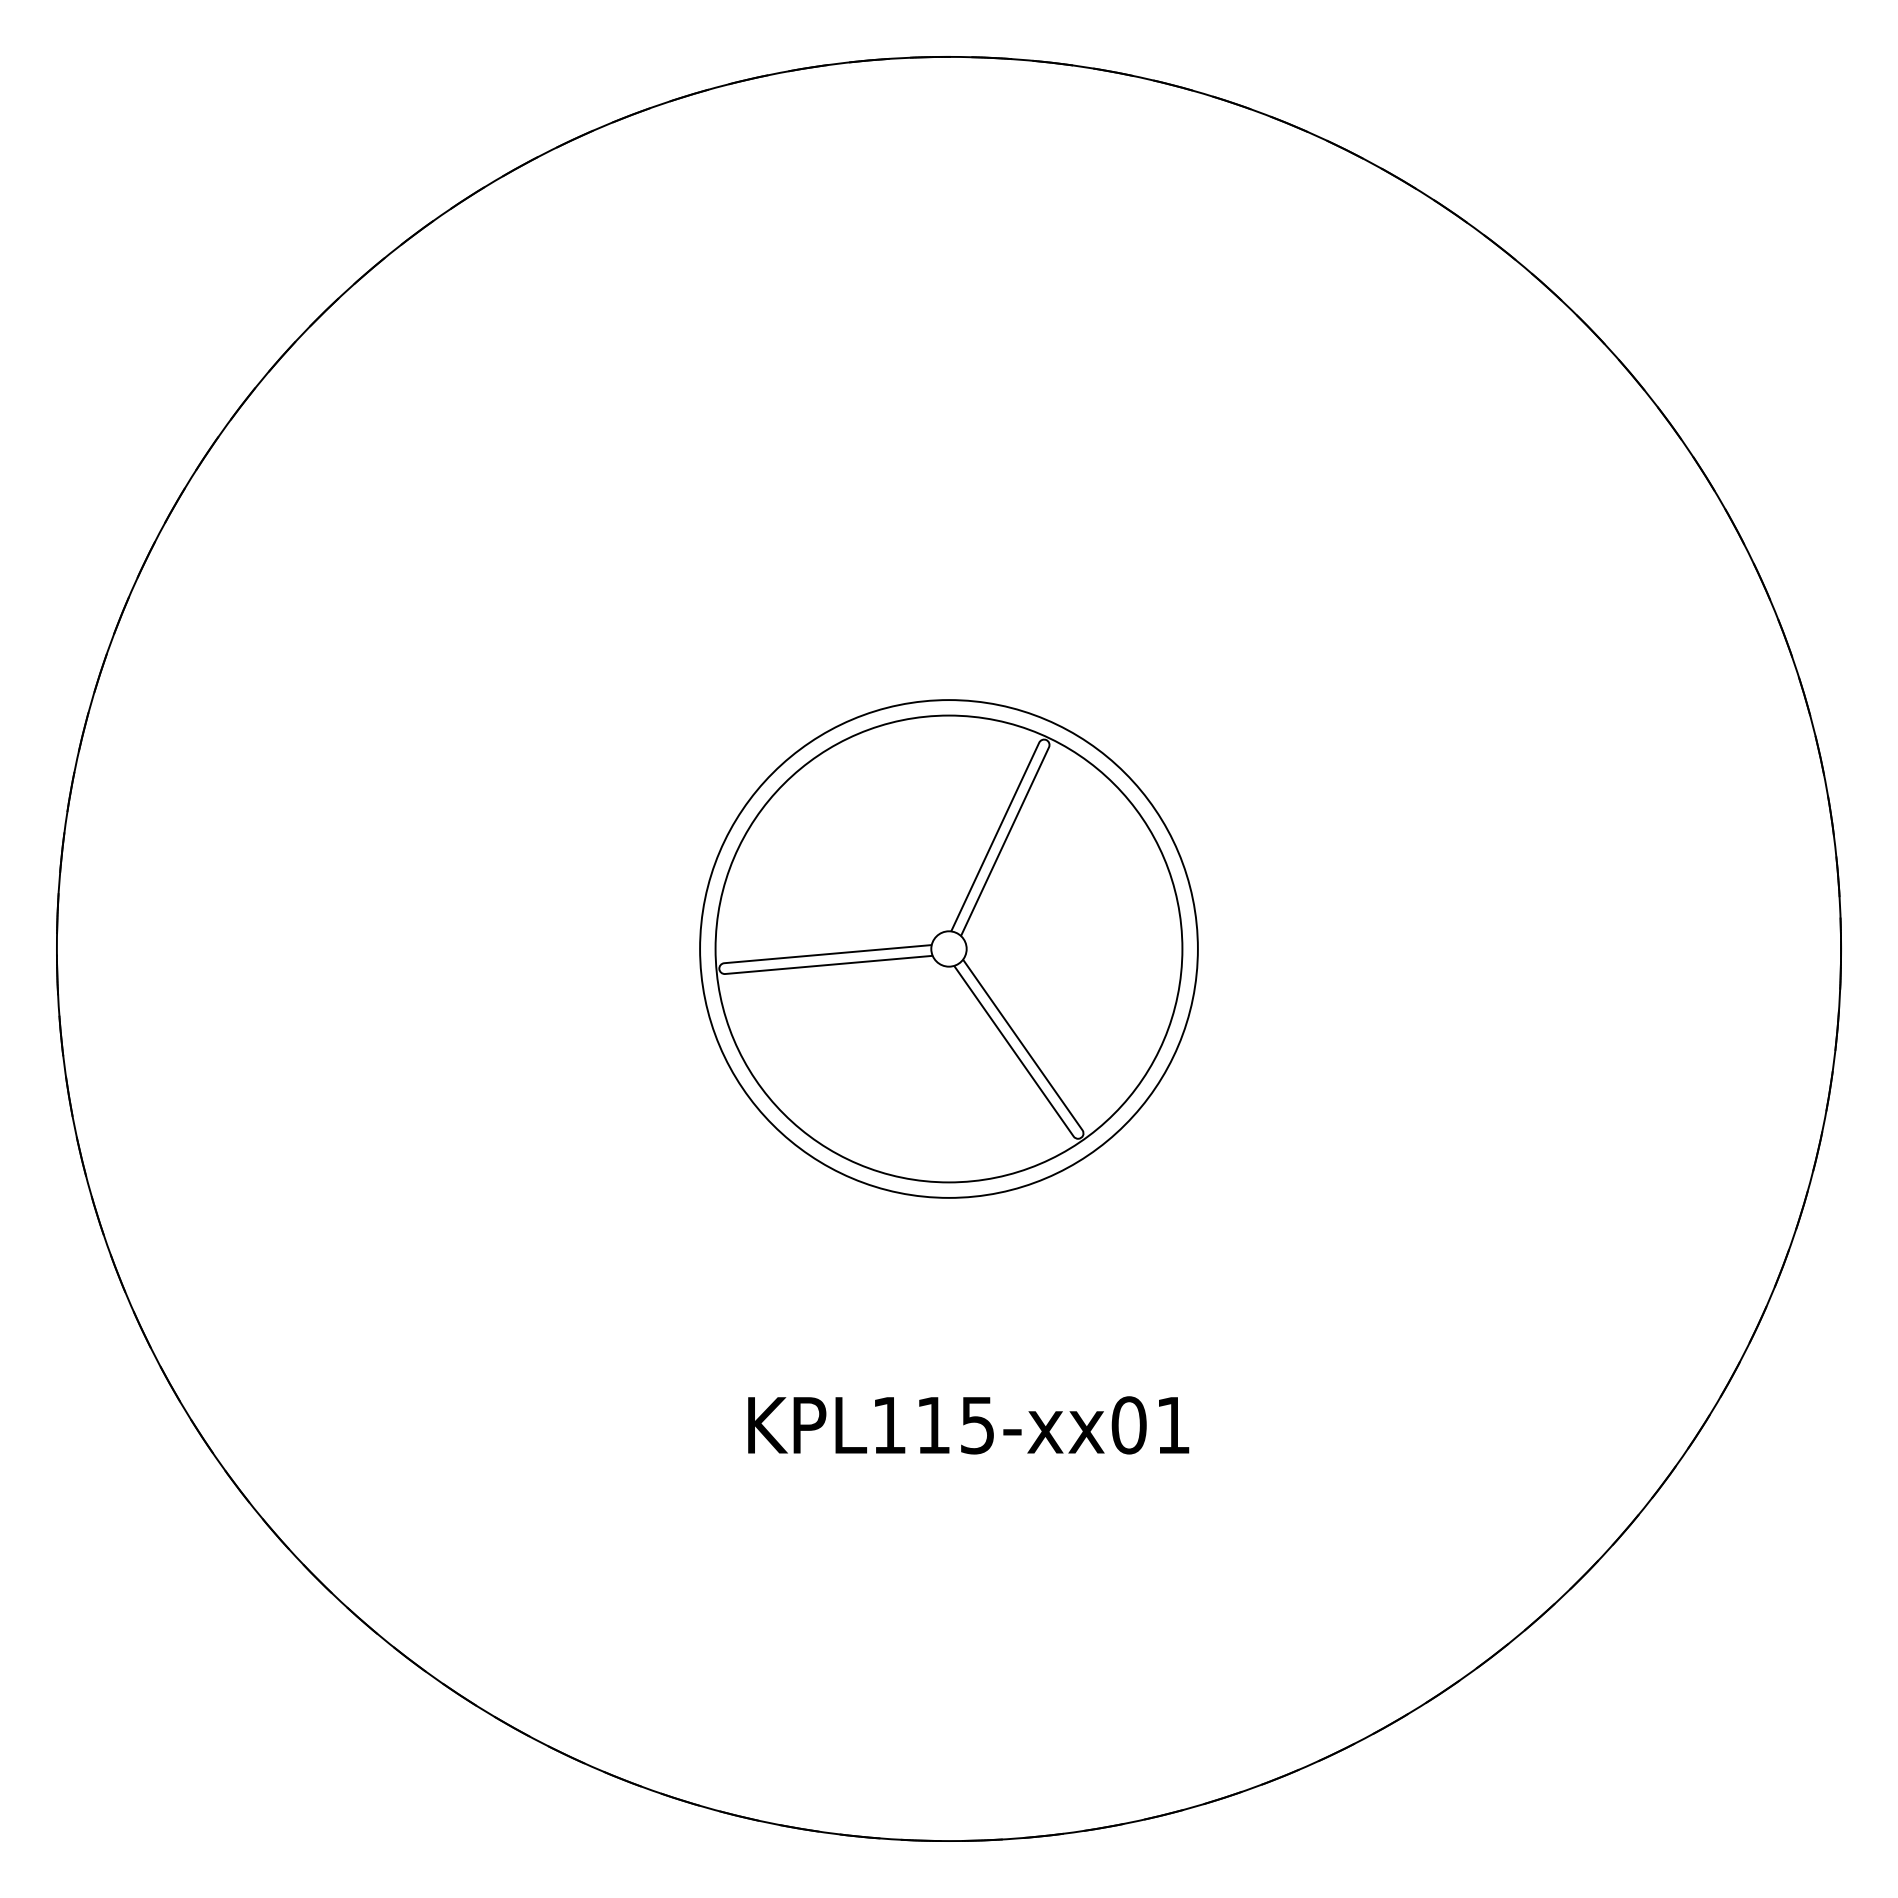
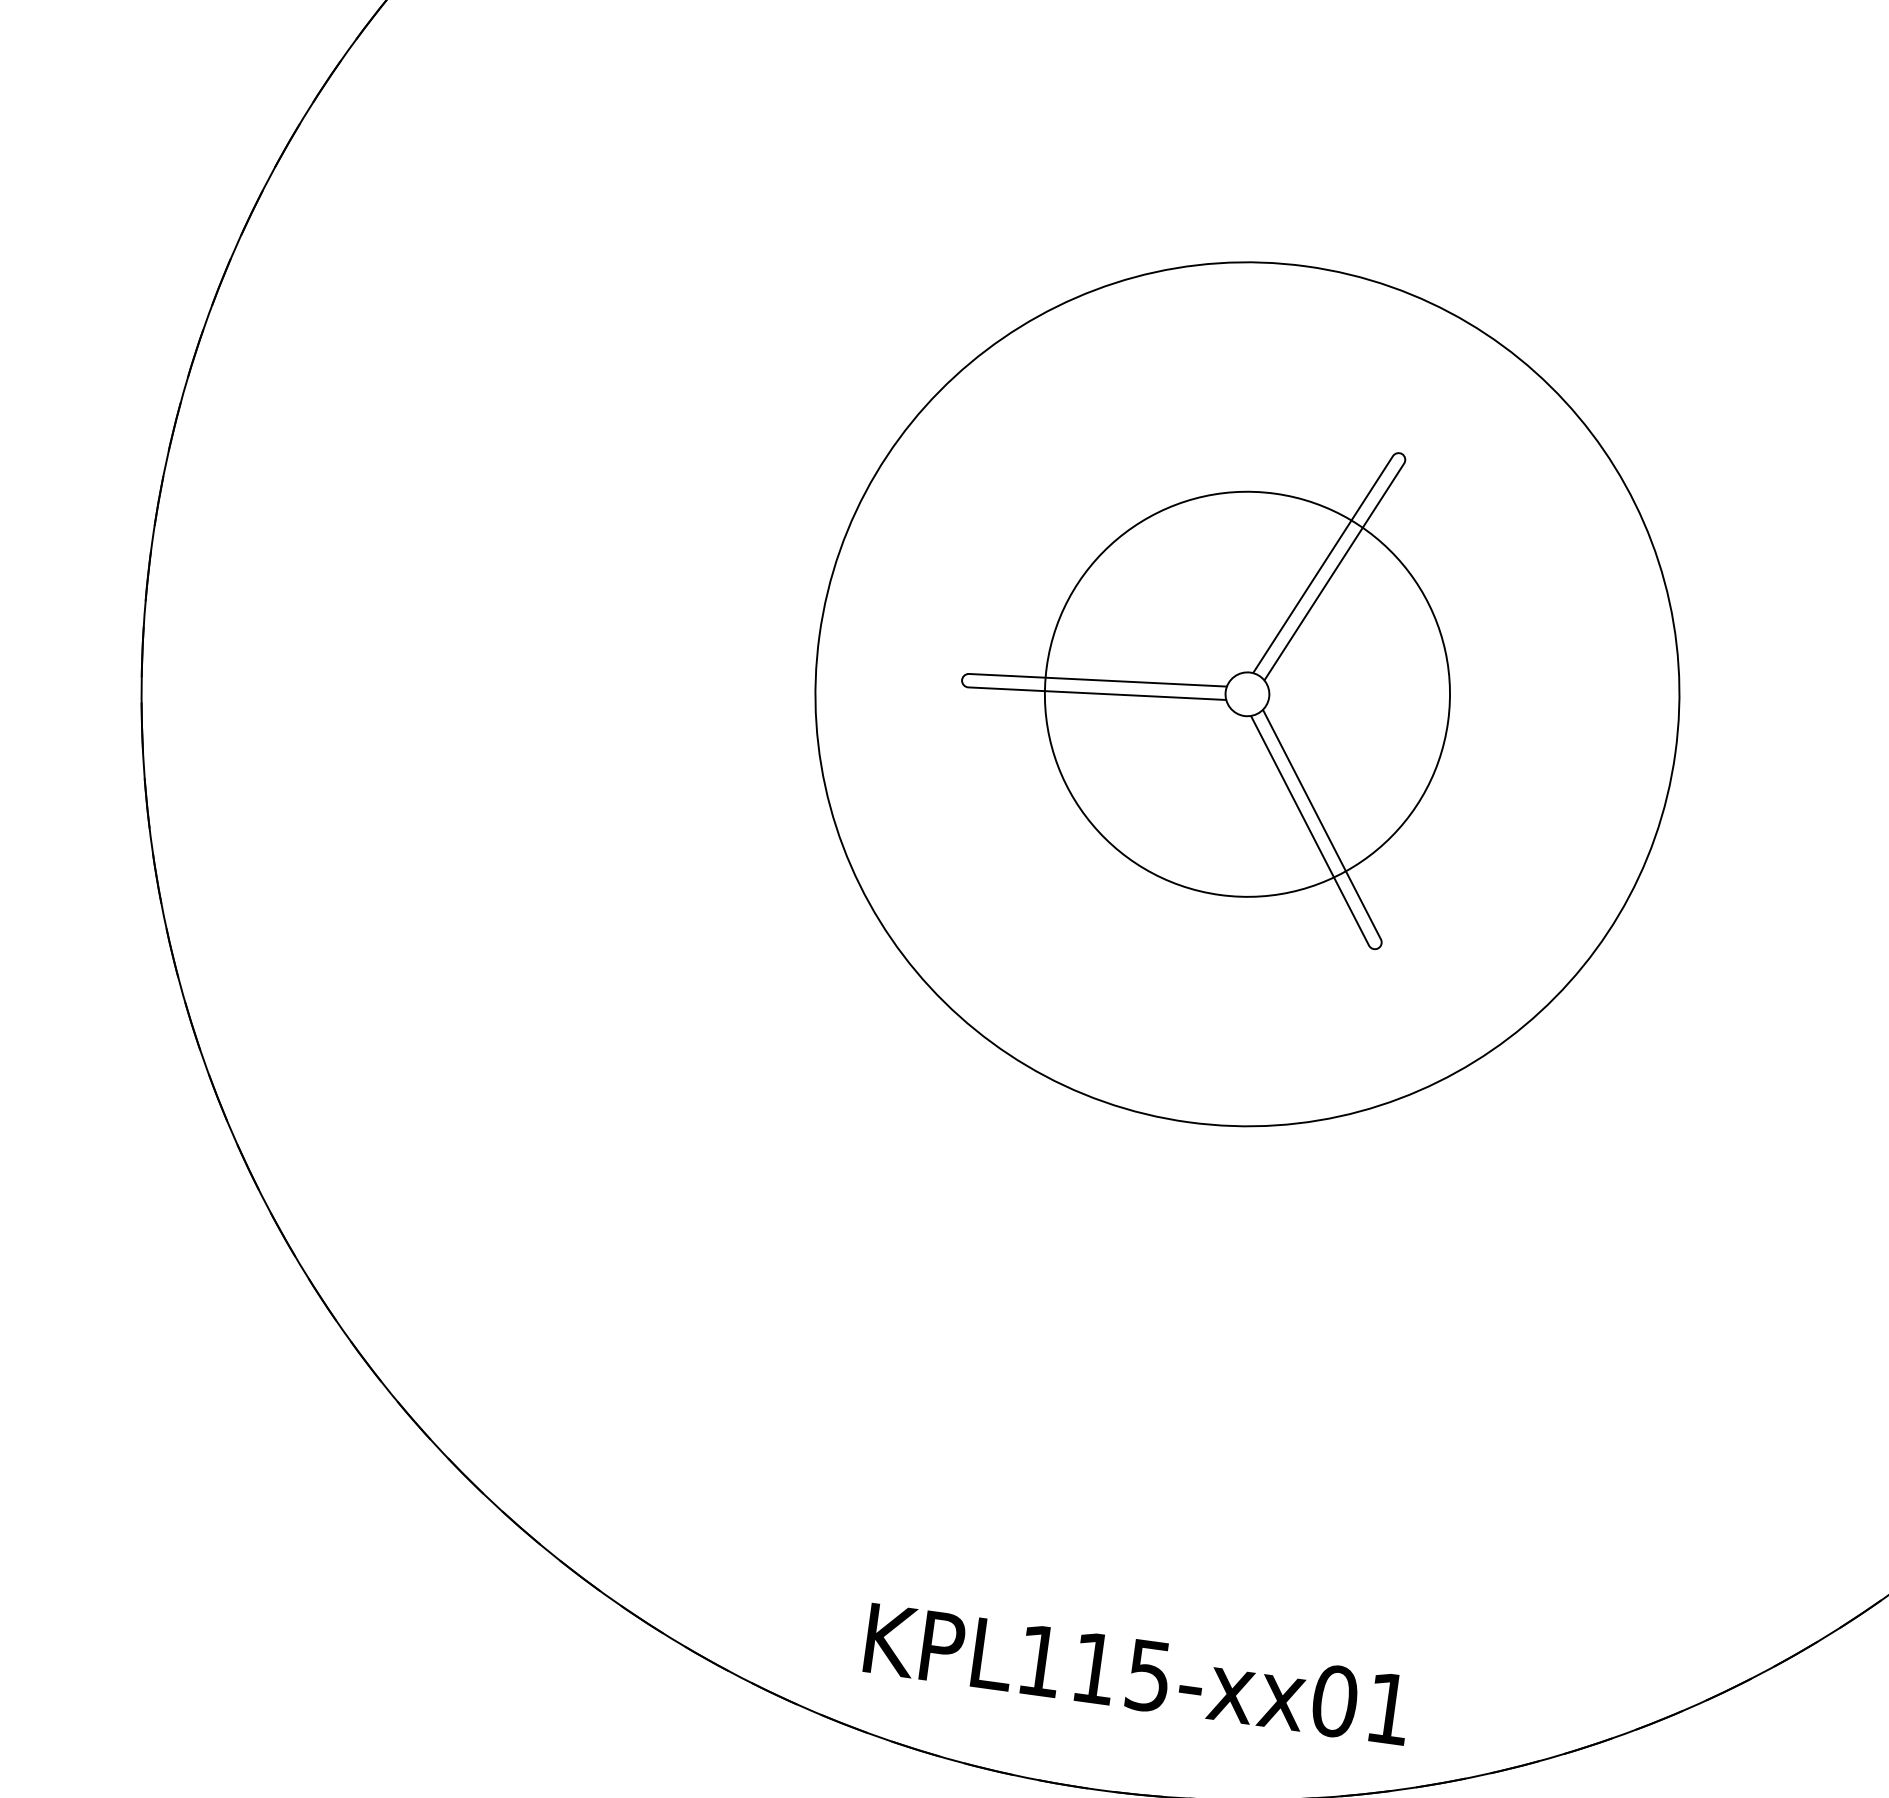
circle: (948, 948) -> (1246, 693), size x0.7
circle: (948, 948) -> (1246, 693), size x1.4
text: (968, 1425) -> (1137, 1674), moved

